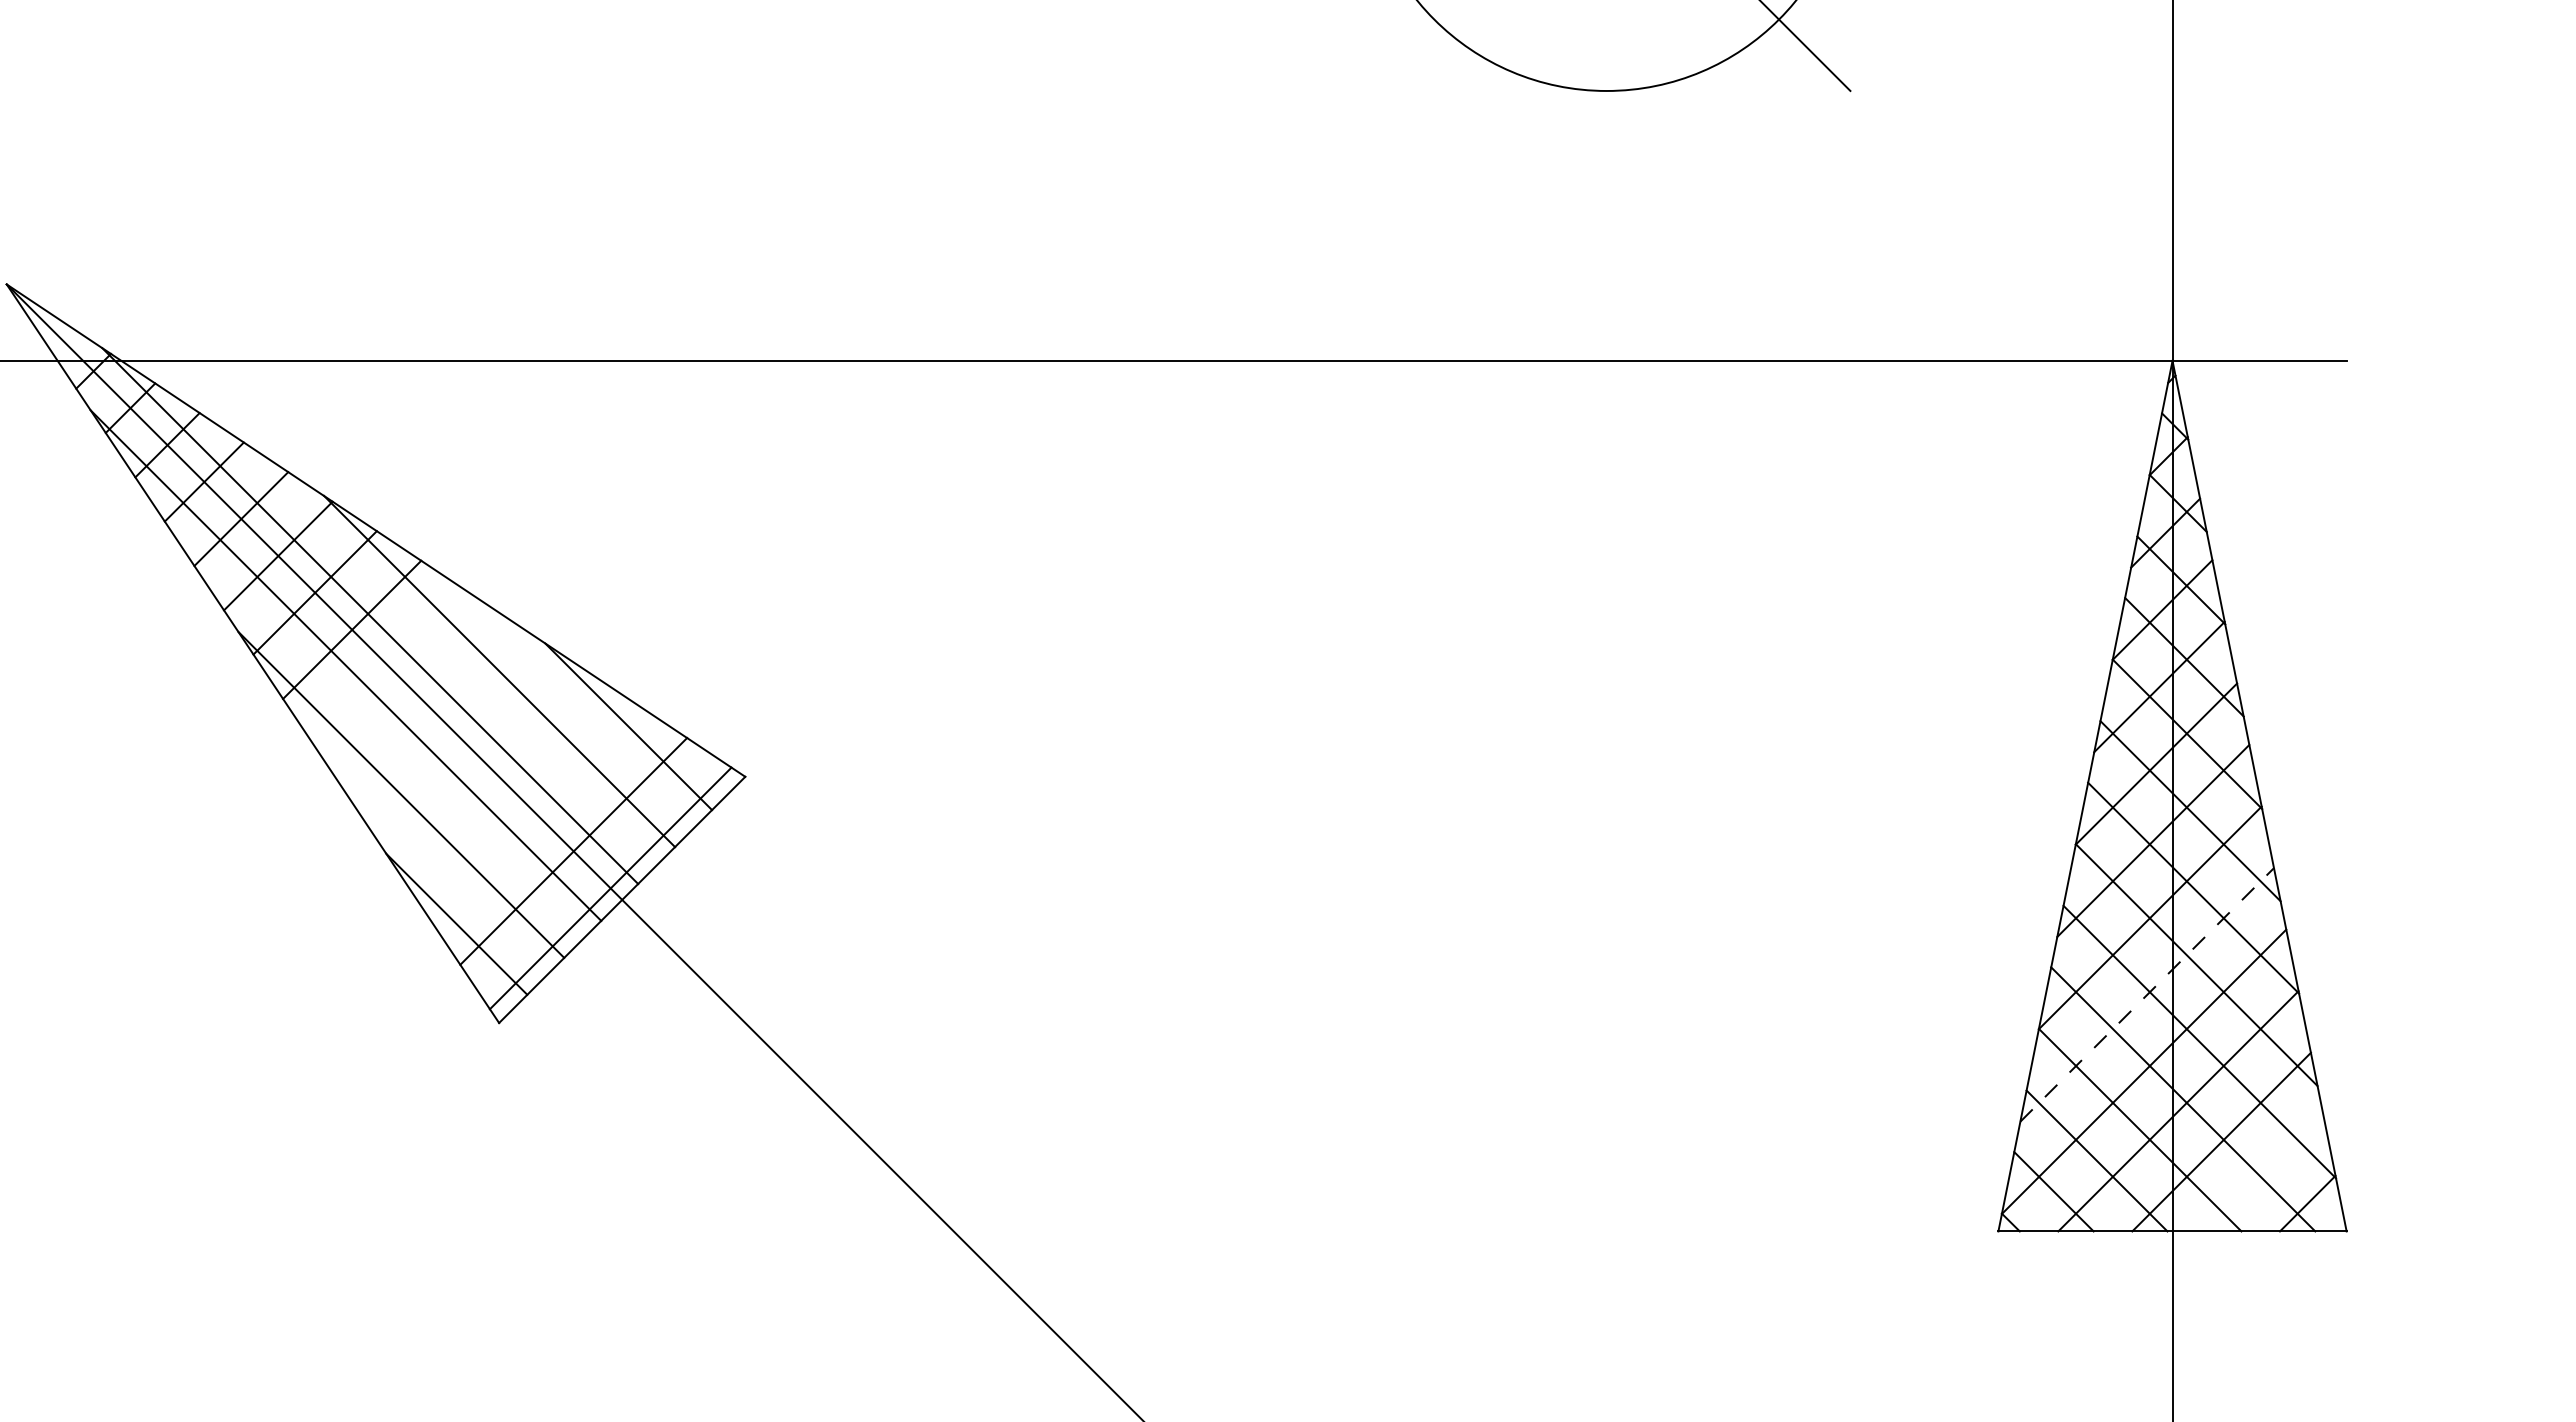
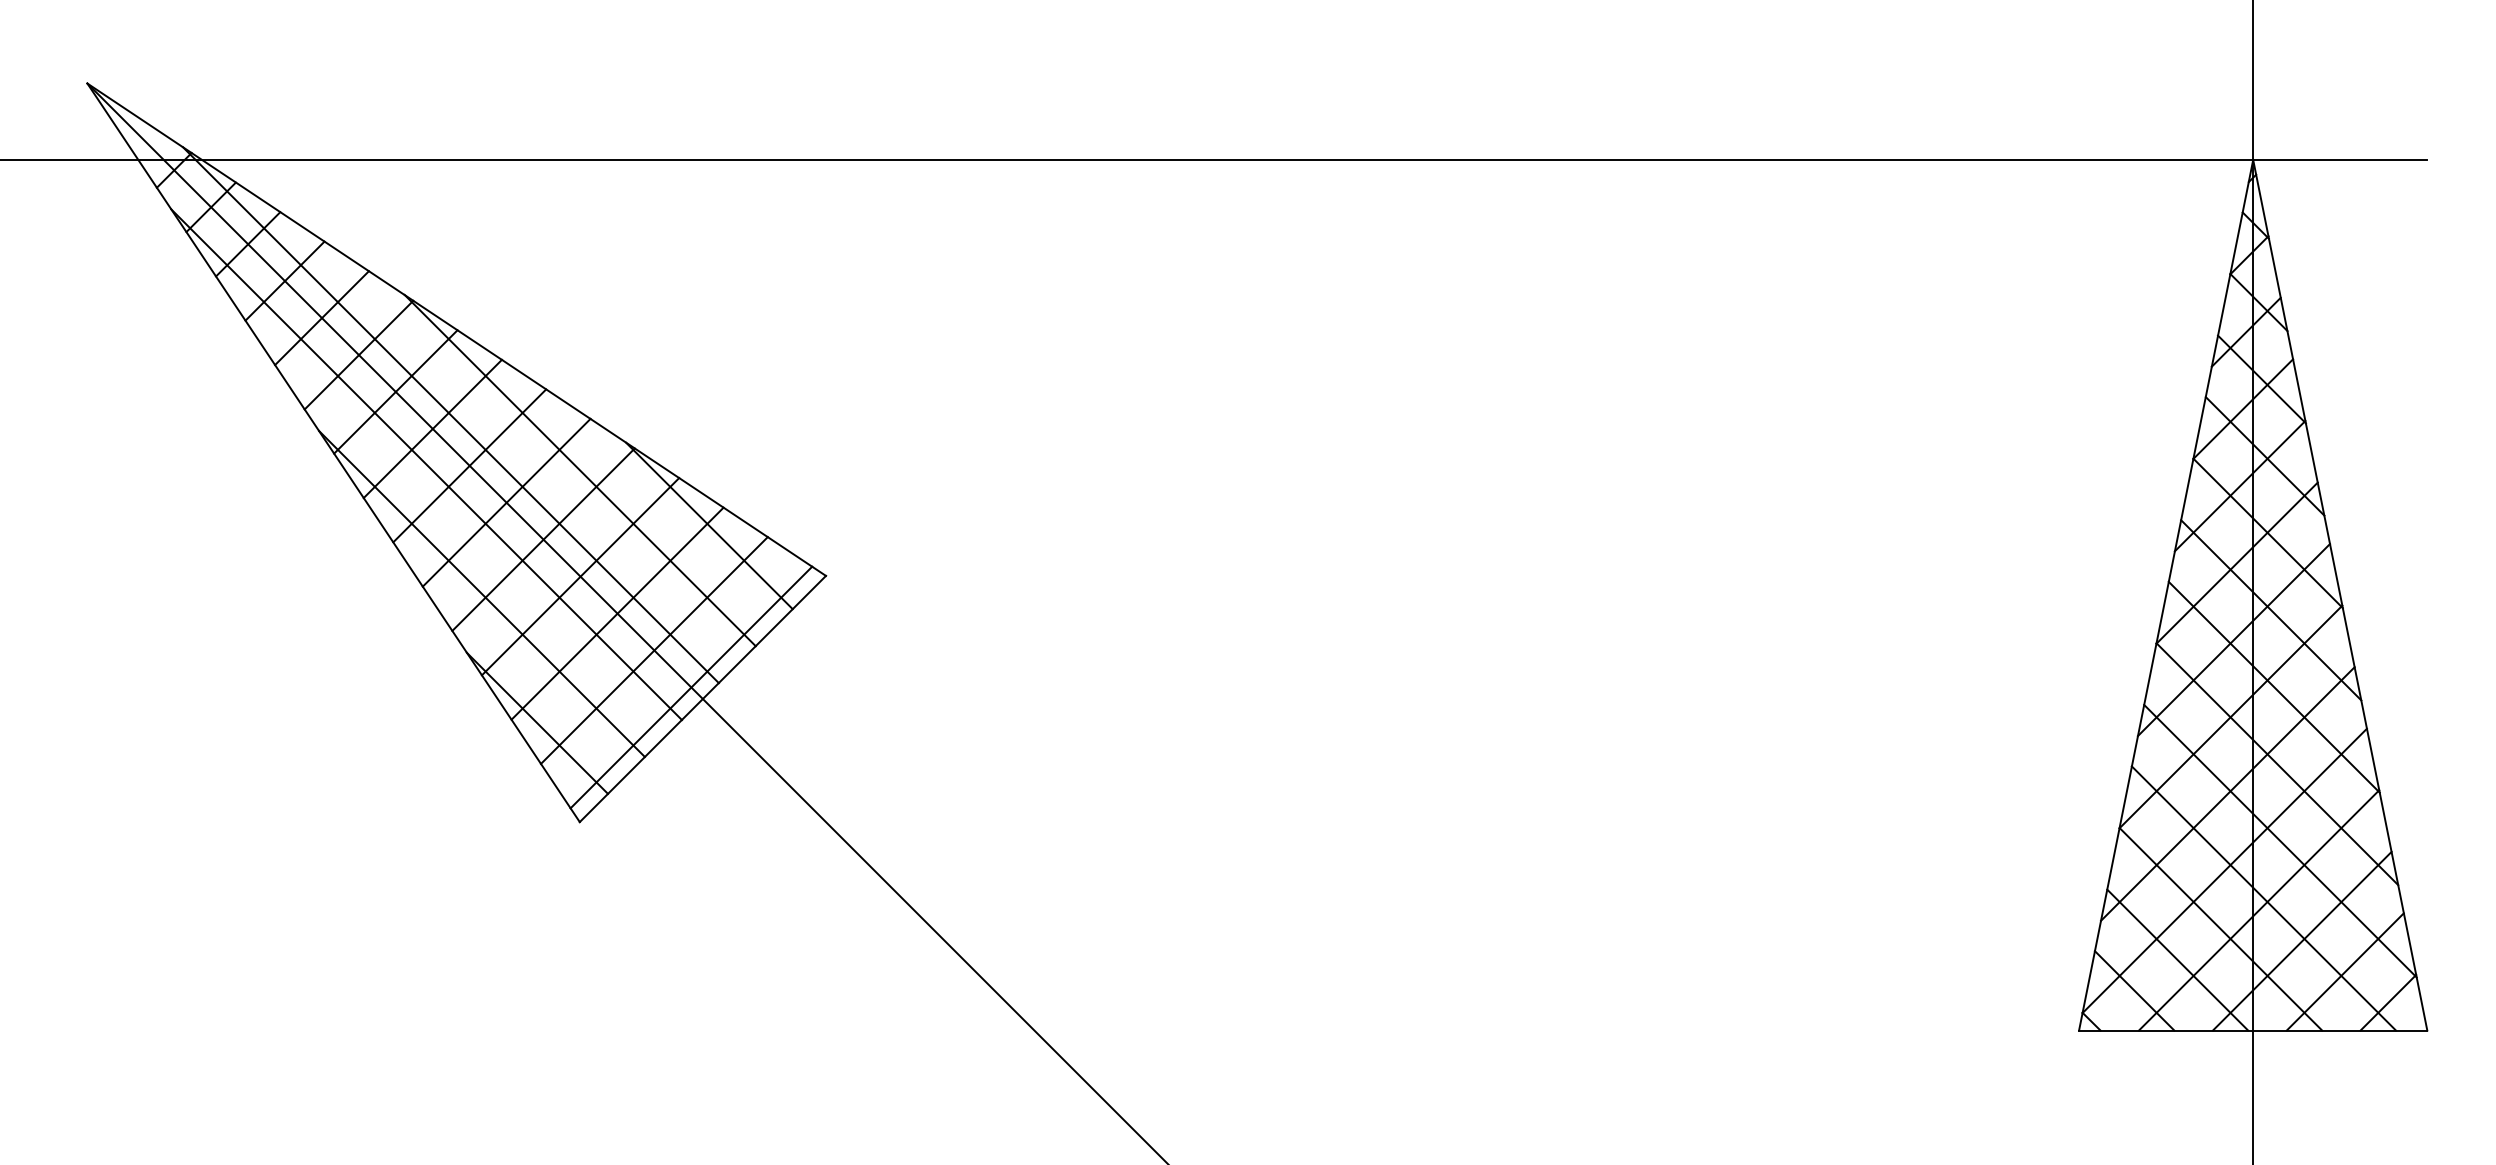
line: (388, 666) -> (469, 465), added
line: (425, 703) -> (506, 502), added
line: (462, 740) -> (543, 539), added
line: (499, 777) -> (580, 576), added
line: (536, 814) -> (617, 613), added
line: (2147, 994) -> (2228, 793), dashed -> solid
line: (2264, 1172) -> (2345, 971), added

